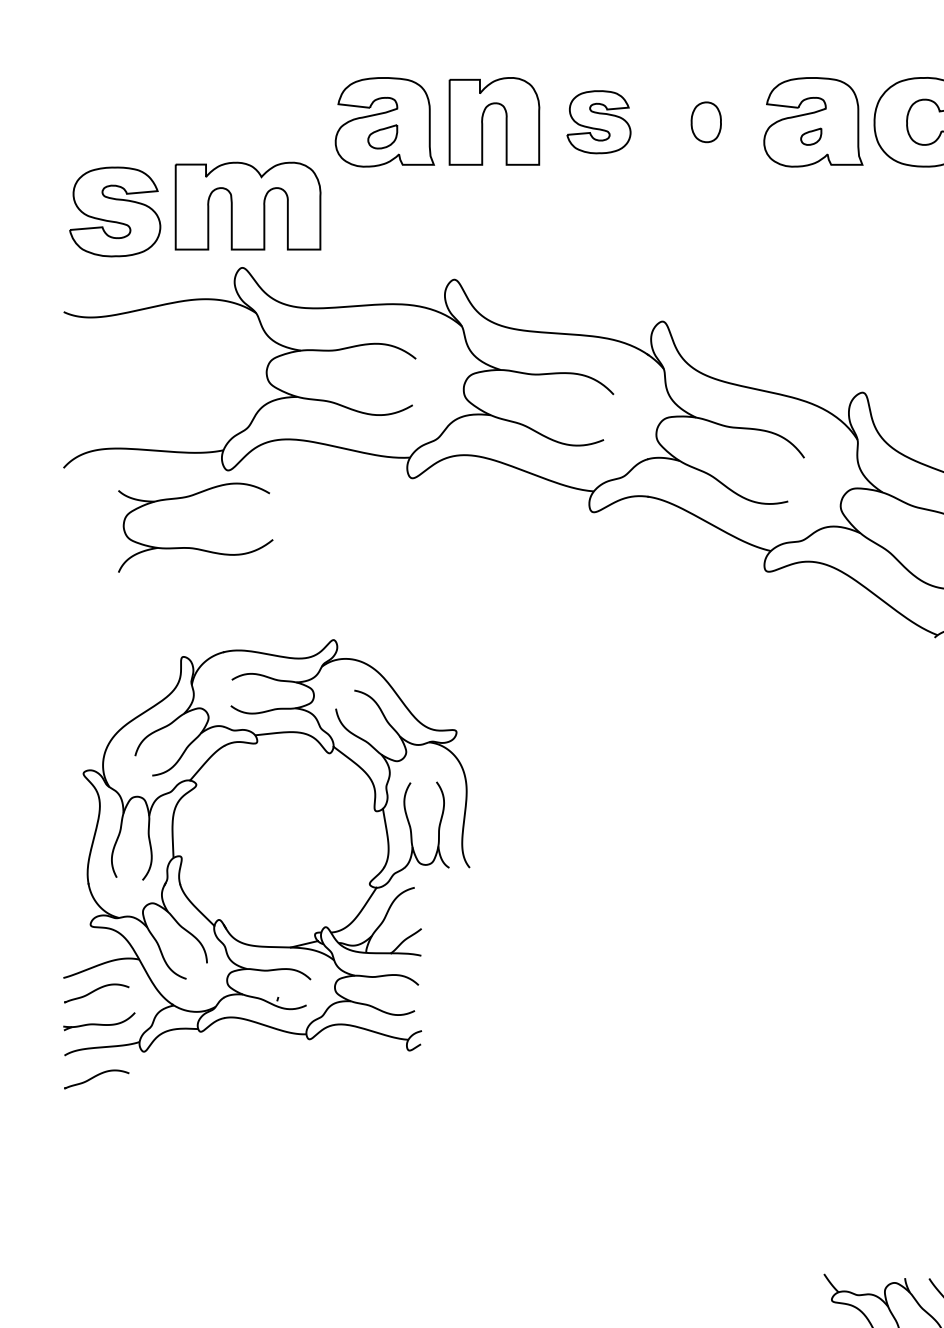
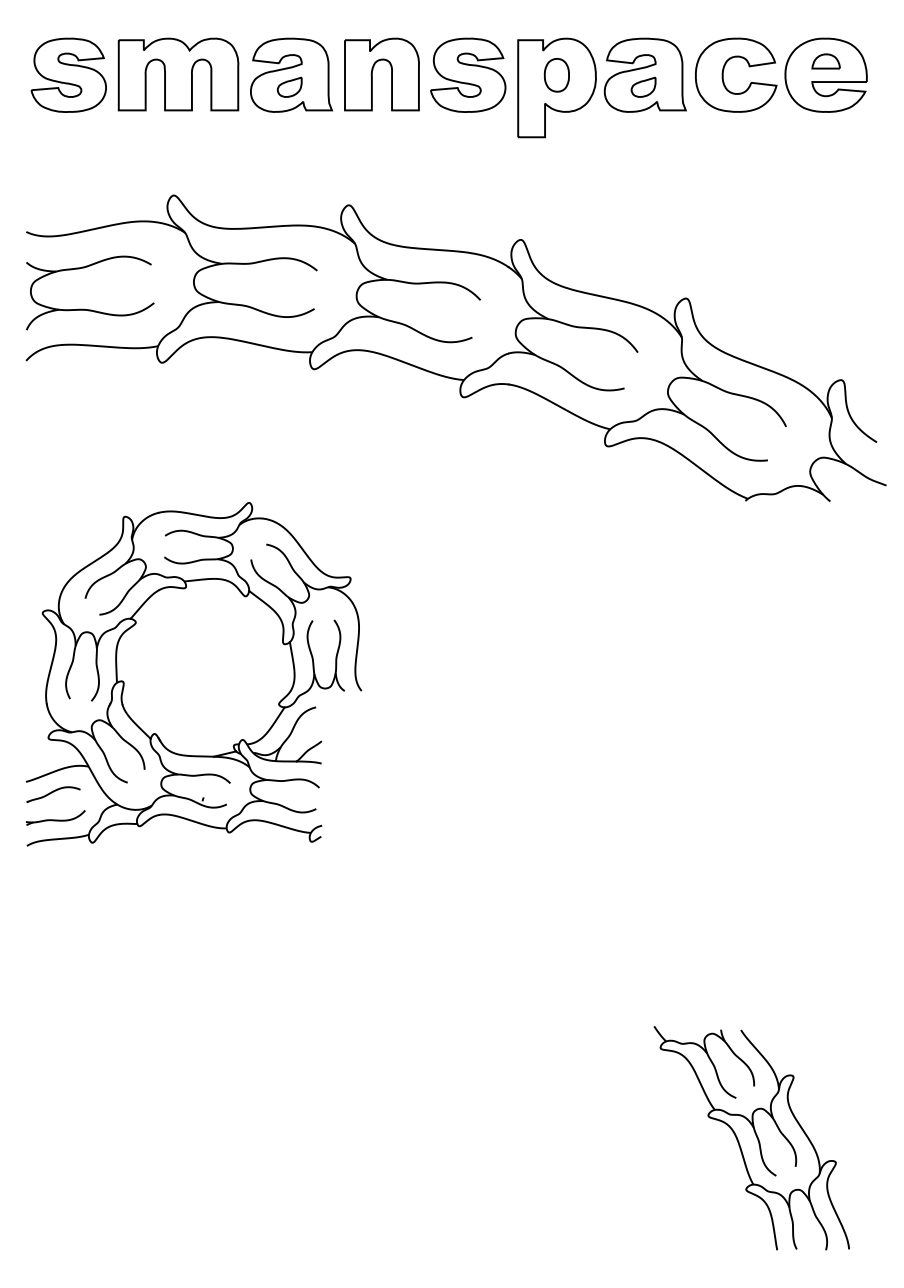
part: (599, 121) -> (468, 74), size x1.43
part: (811, 135) -> (643, 86), size x1.43
part: (705, 137) -> (556, 87), added
part: (248, 206) -> (178, 74), moved
part: (114, 210) -> (68, 74), moved
part: (195, 547) -> (90, 309), moved
part: (96, 1079) -> (53, 865), removed

